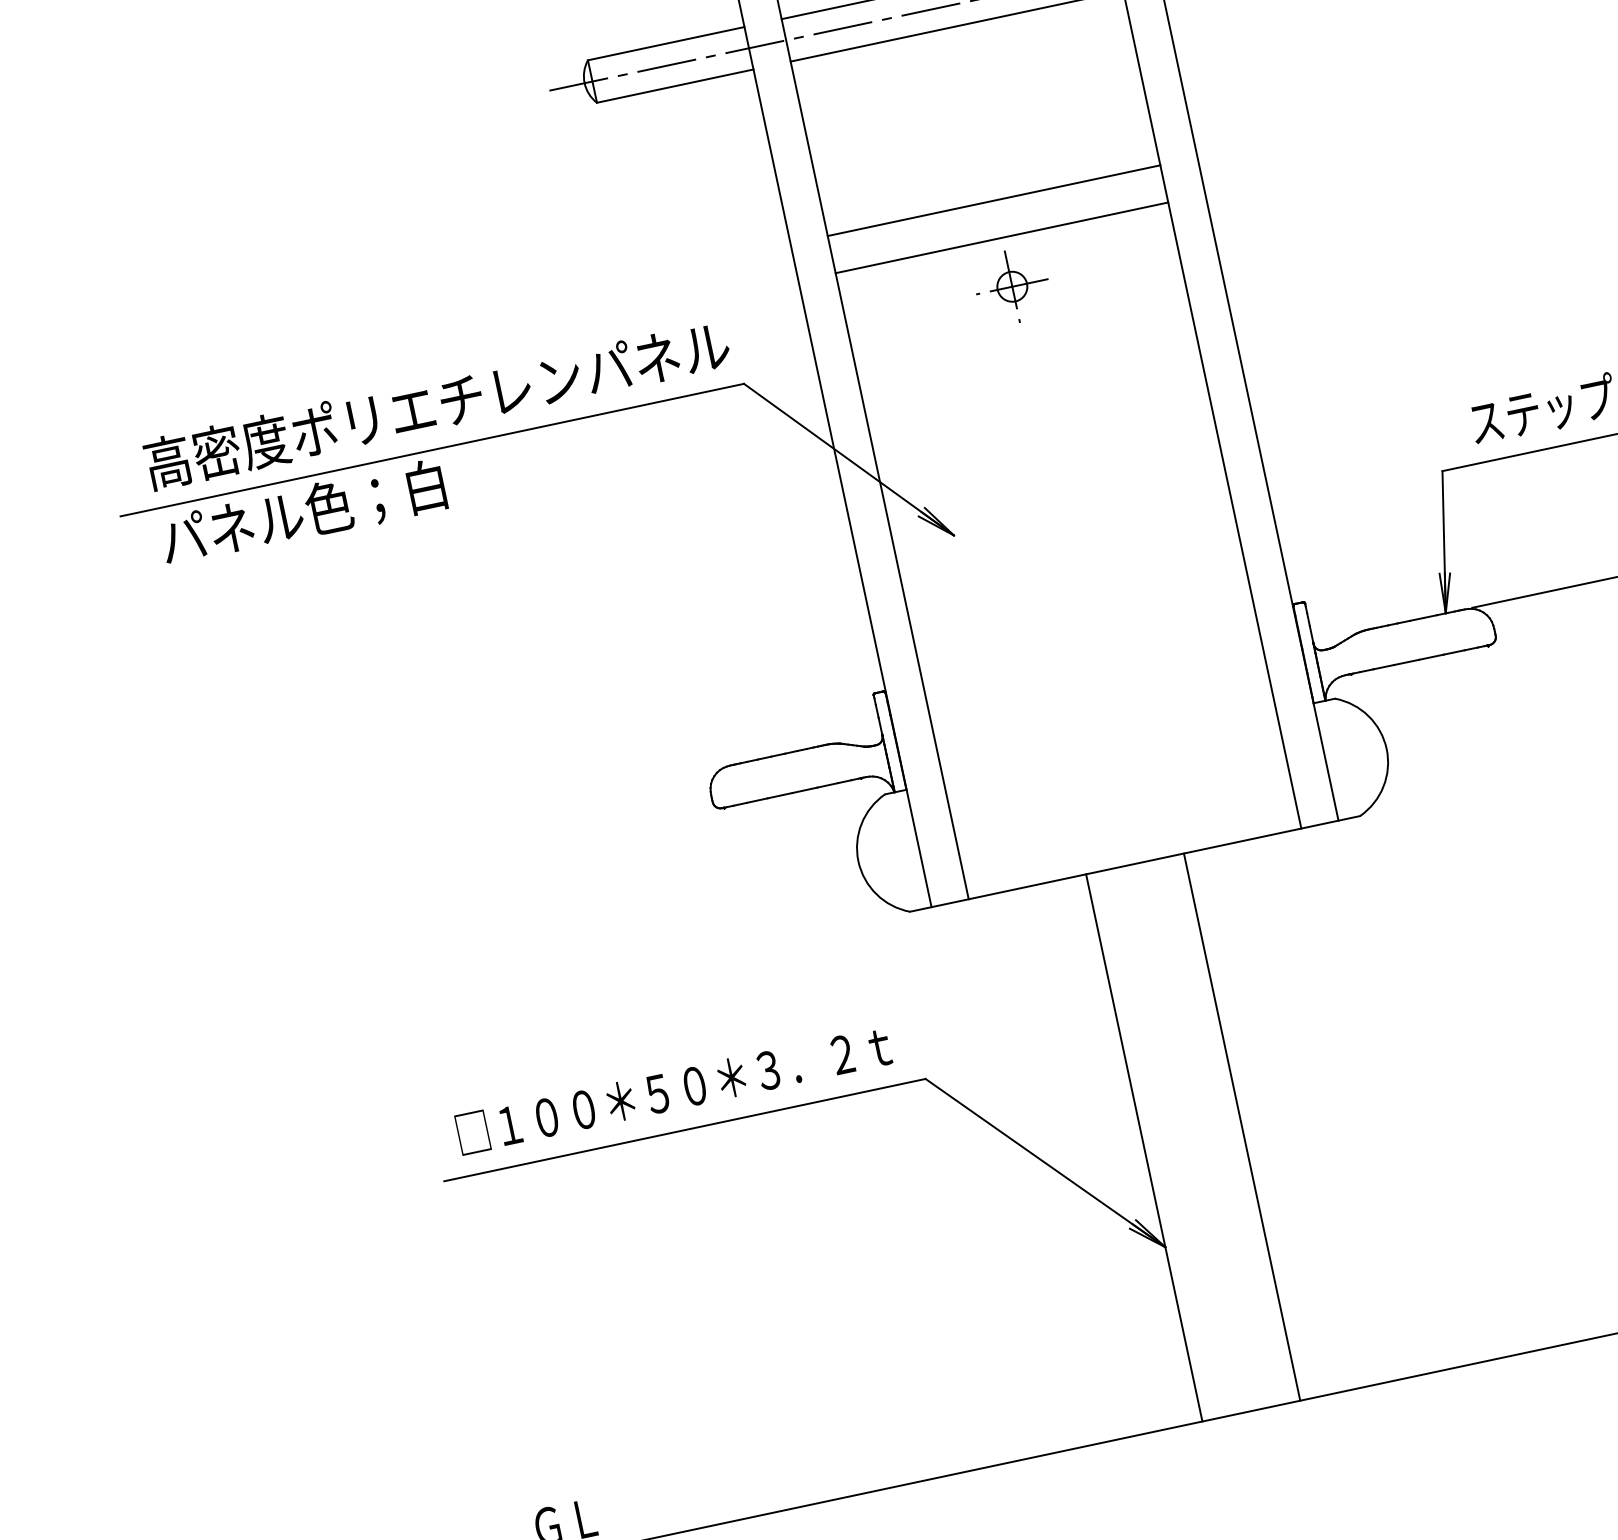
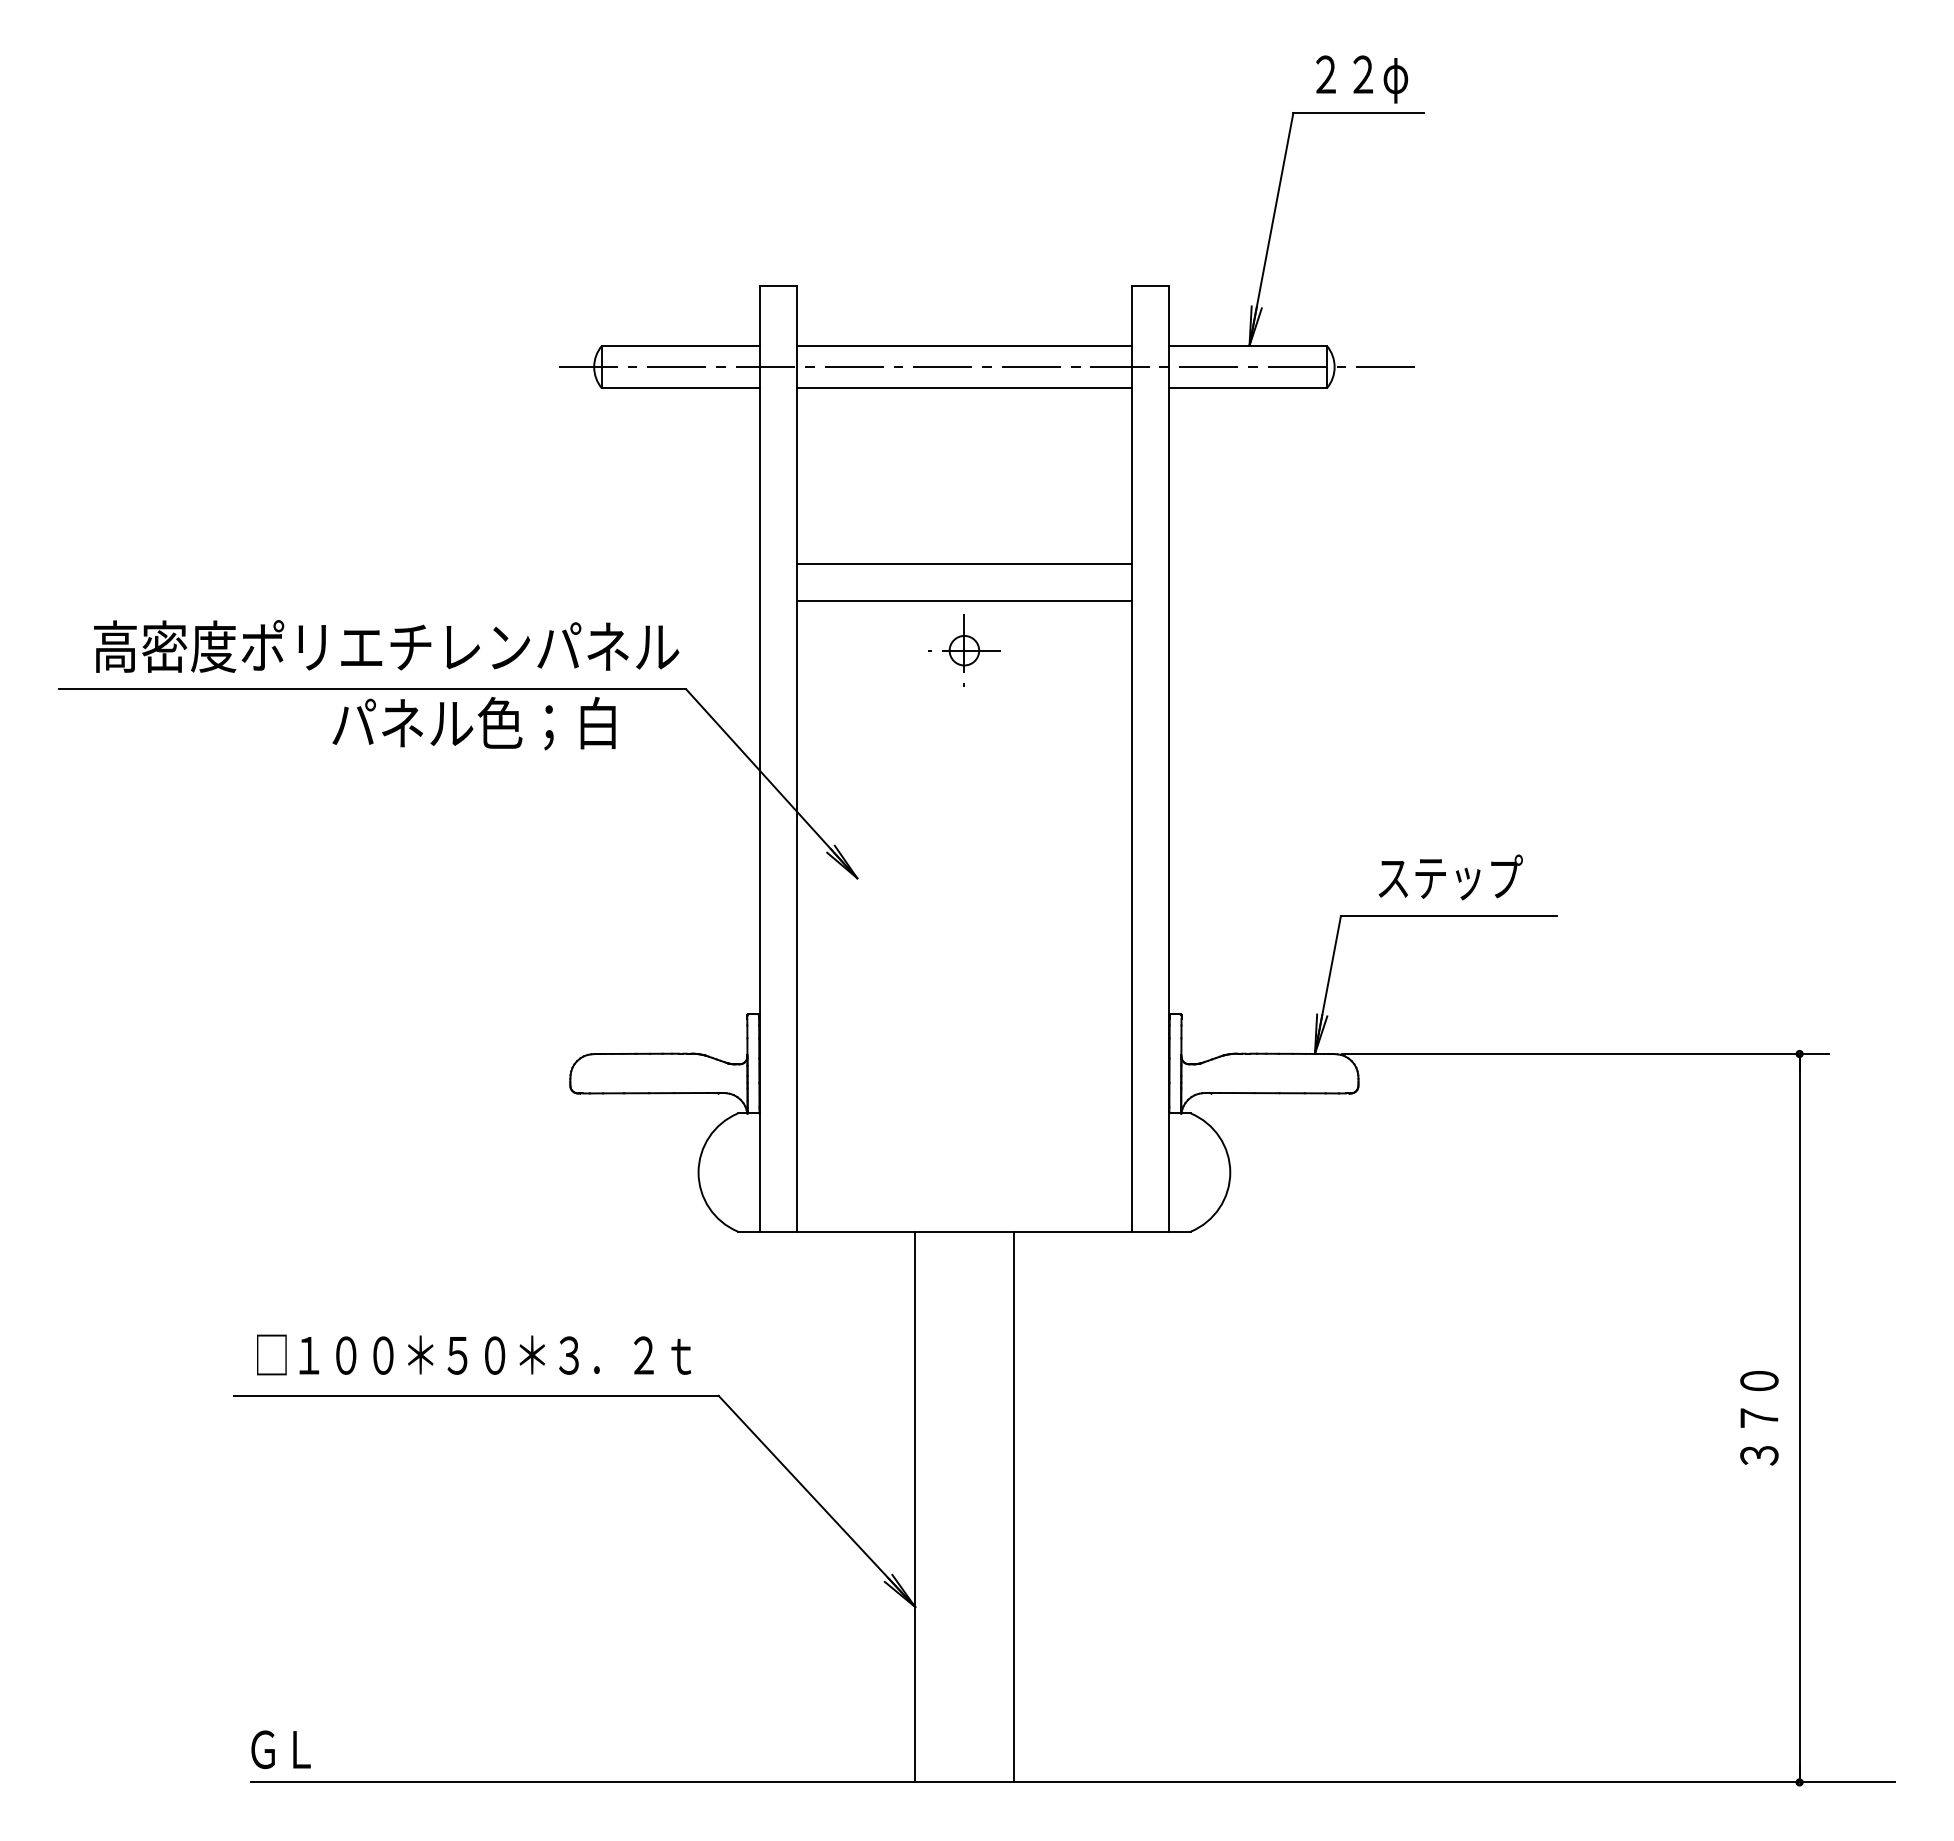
text: (302, 513) -> (473, 723), moved

